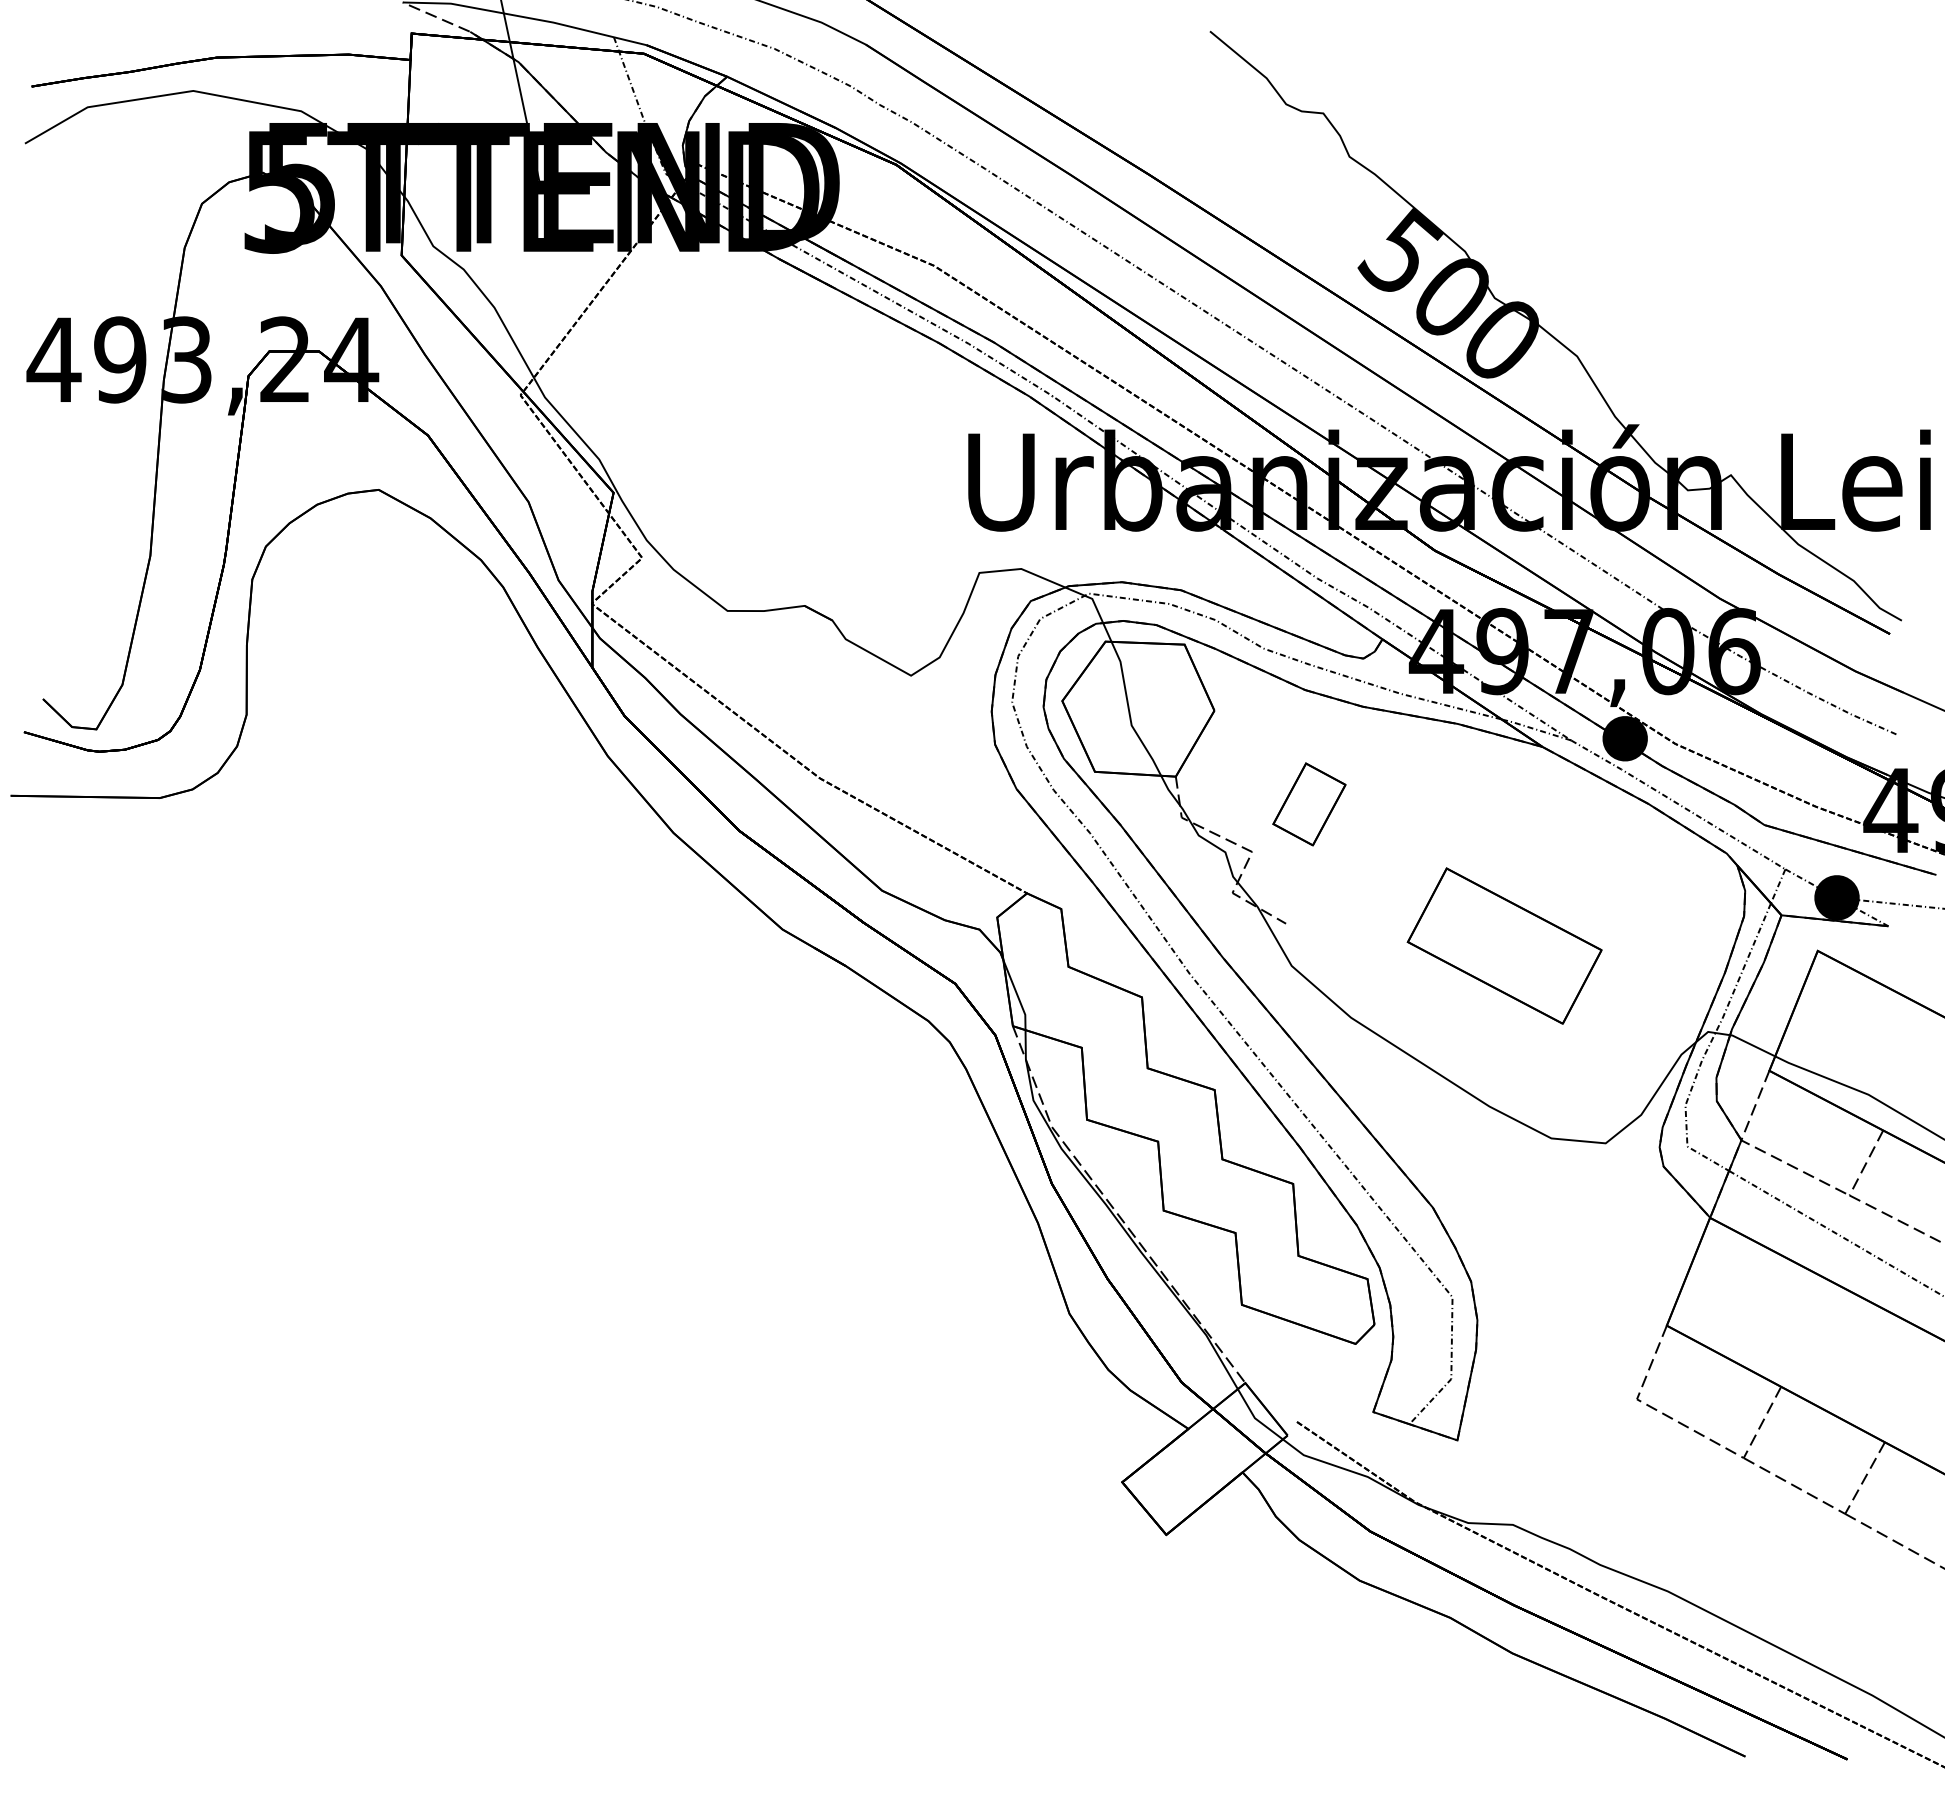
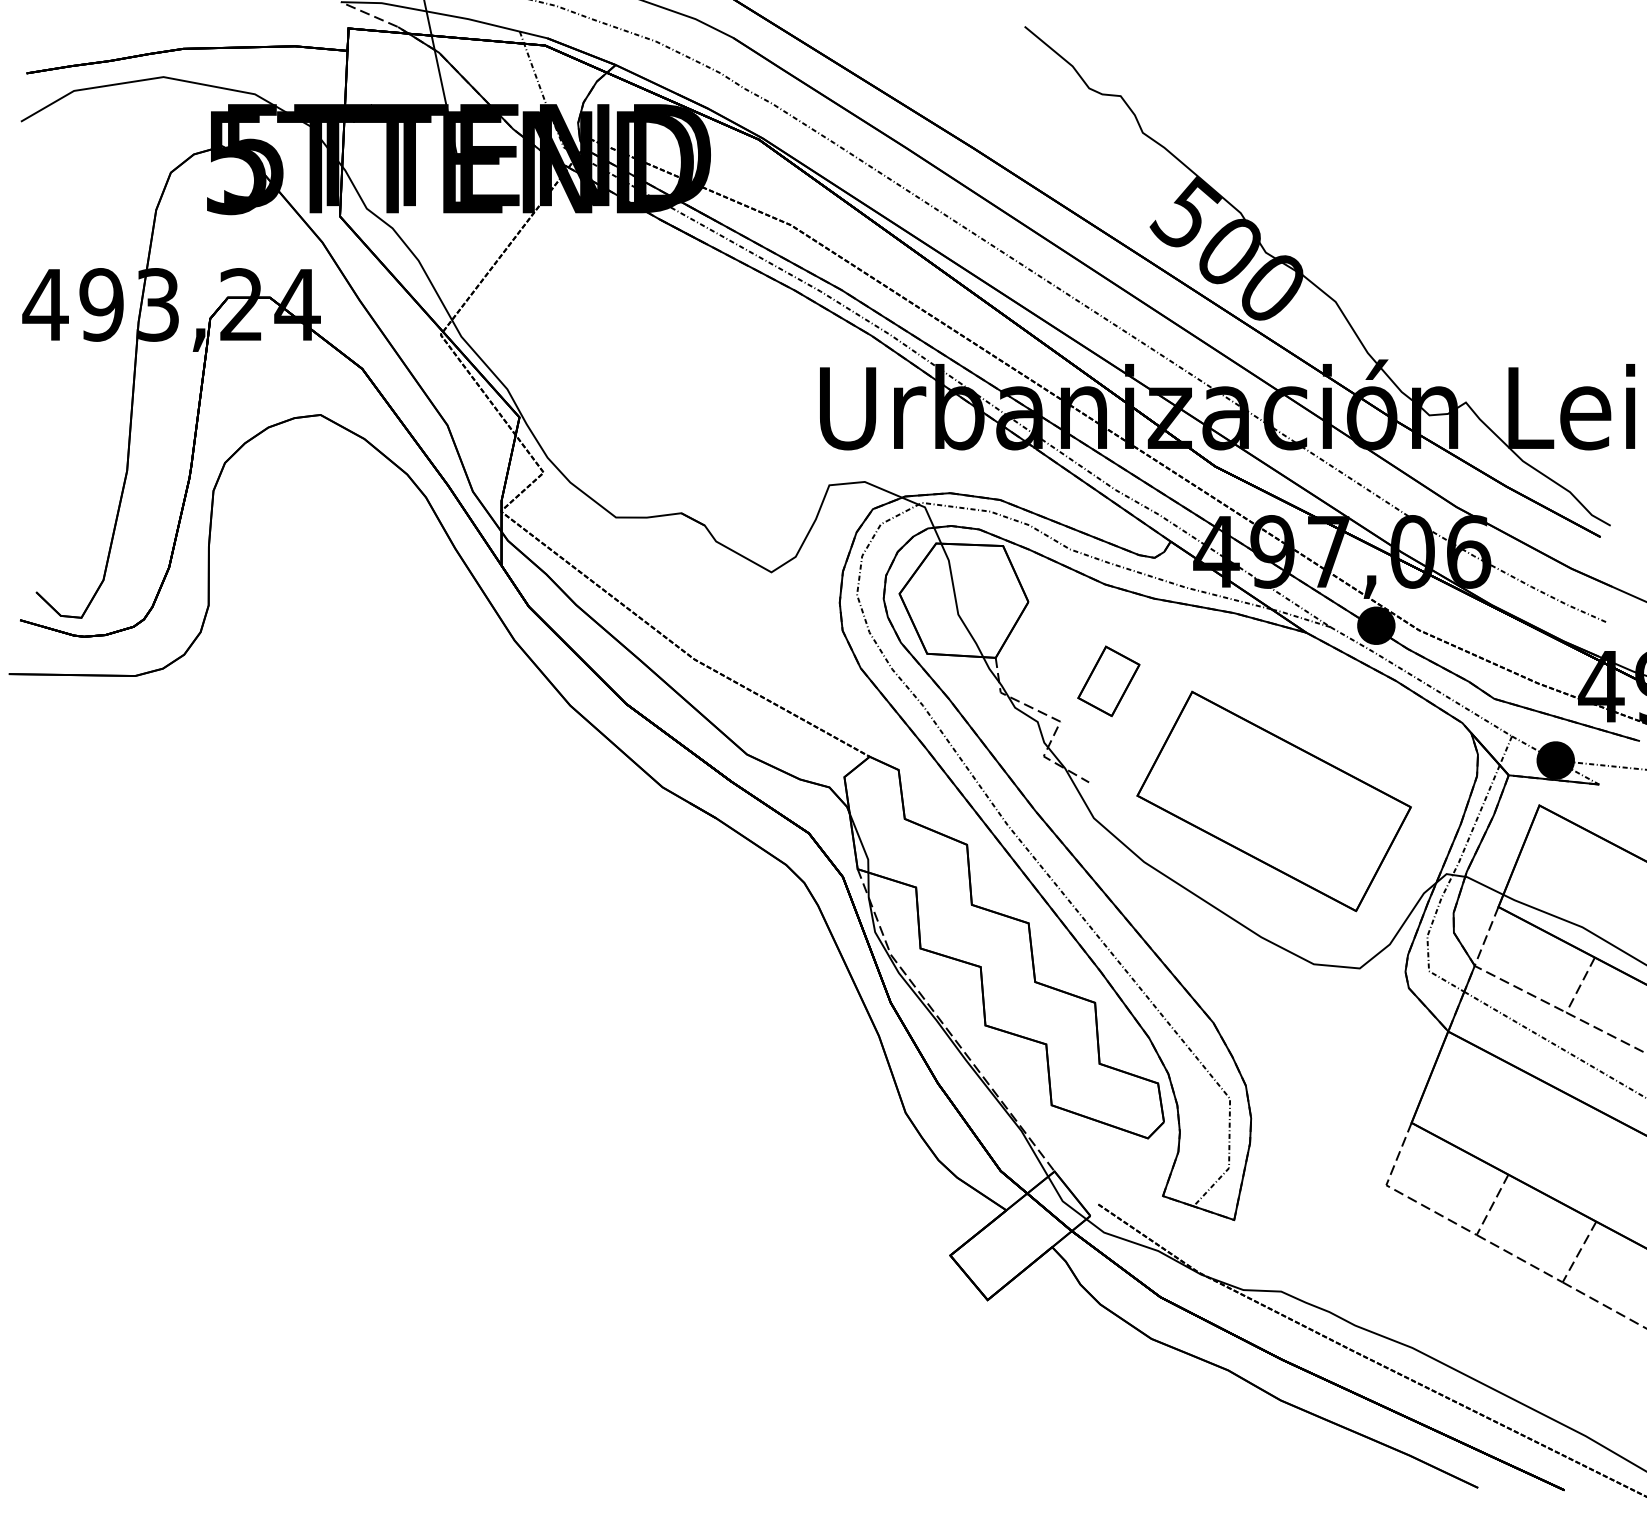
part: (1504, 945) -> (1274, 800), size x1.67

